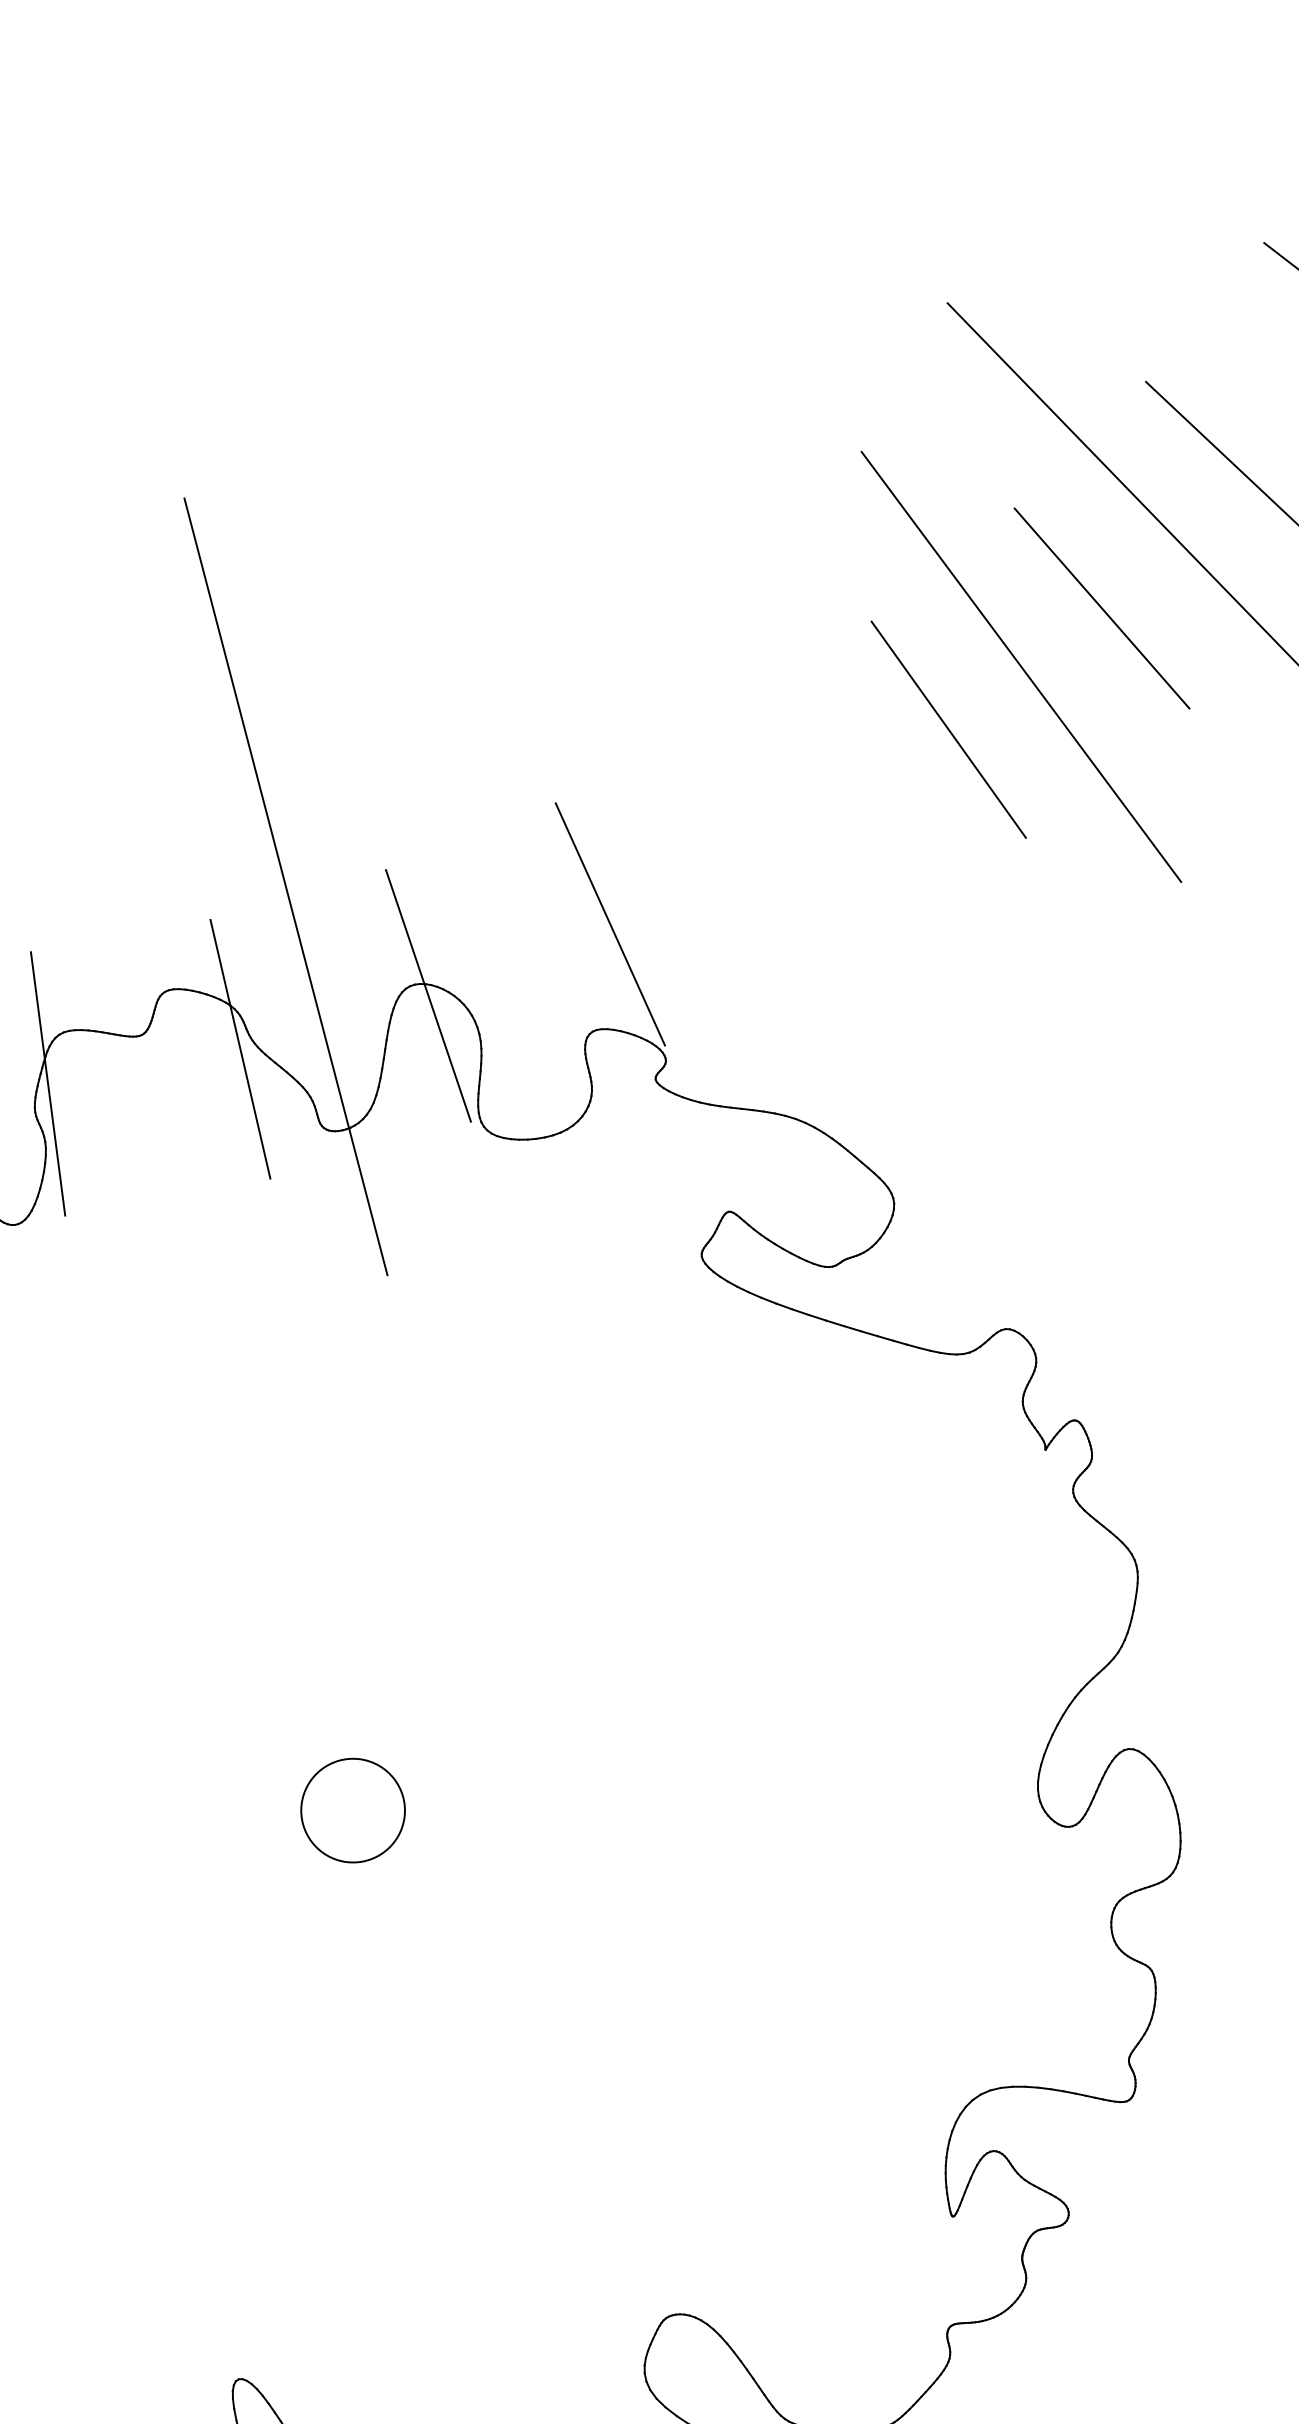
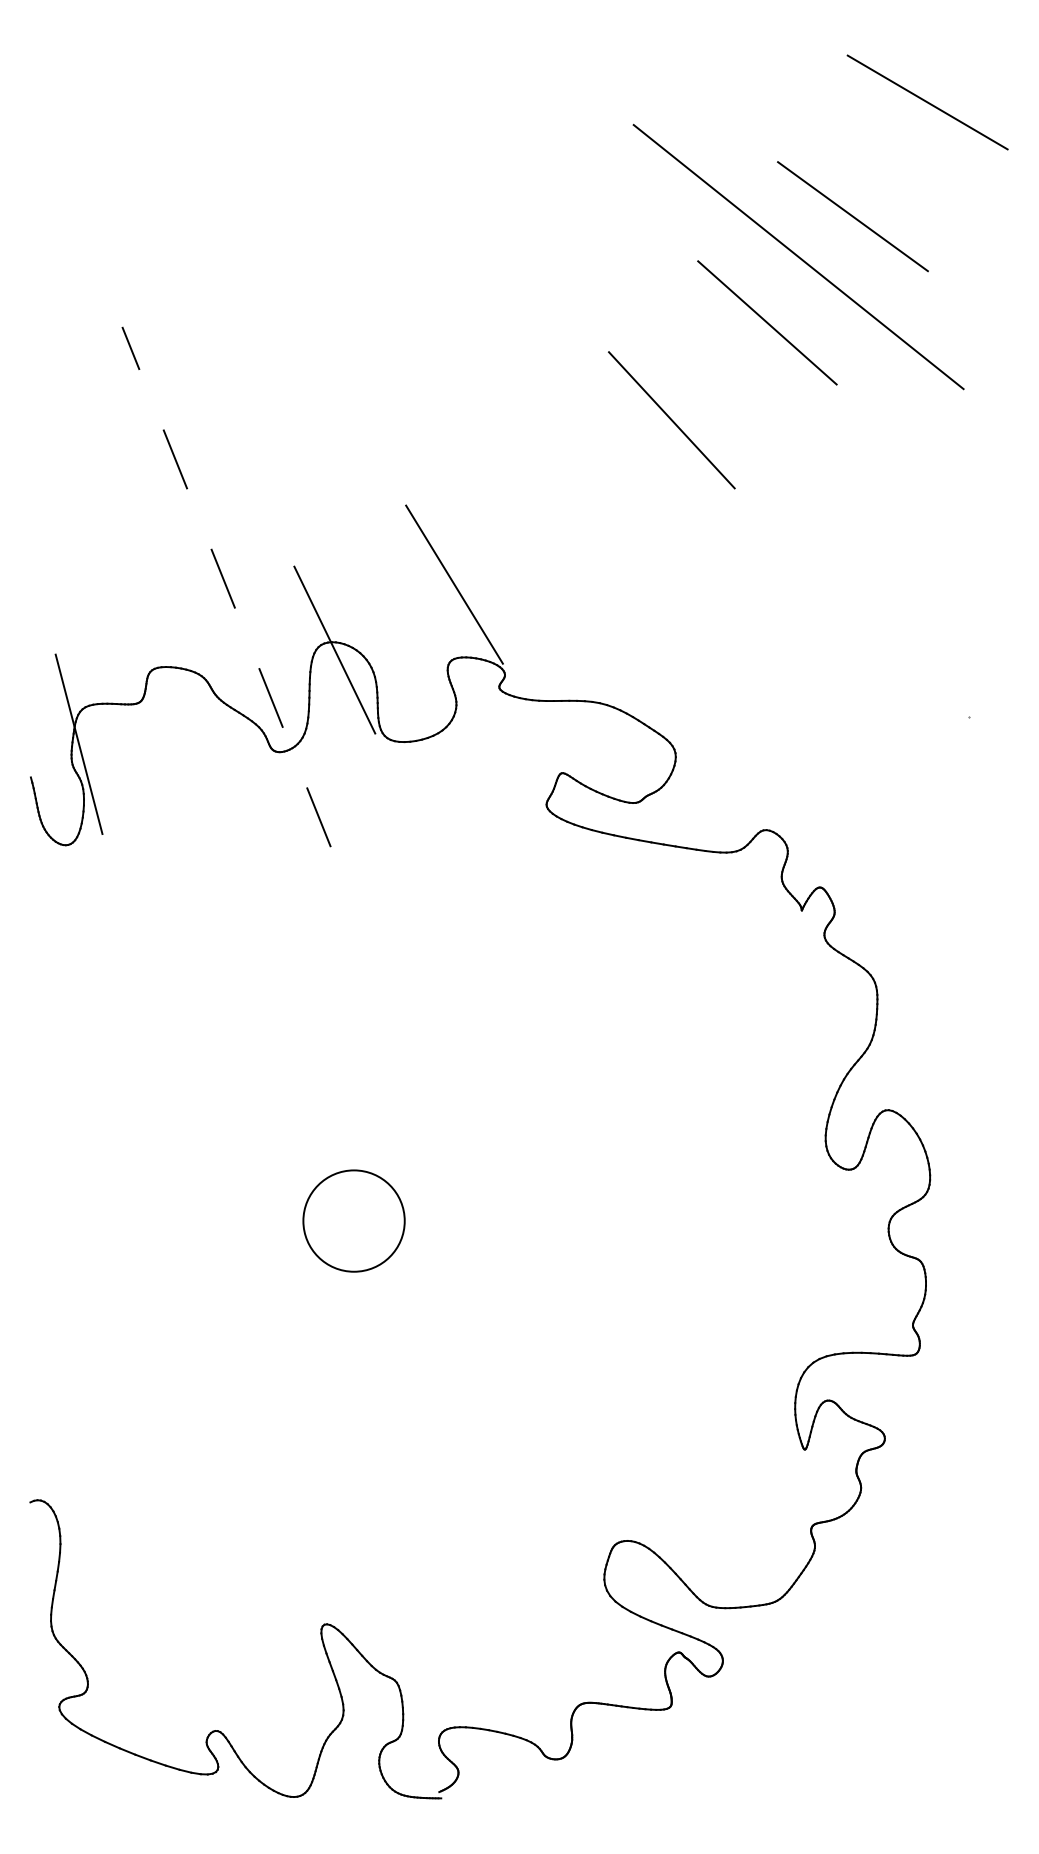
line: (1021, 667) -> (716, 370), removed
line: (285, 886) -> (226, 586), solid -> dashed
line: (240, 1049) -> (209, 703), removed
circle: (352, 1809) -> (353, 1220), size x1.4

